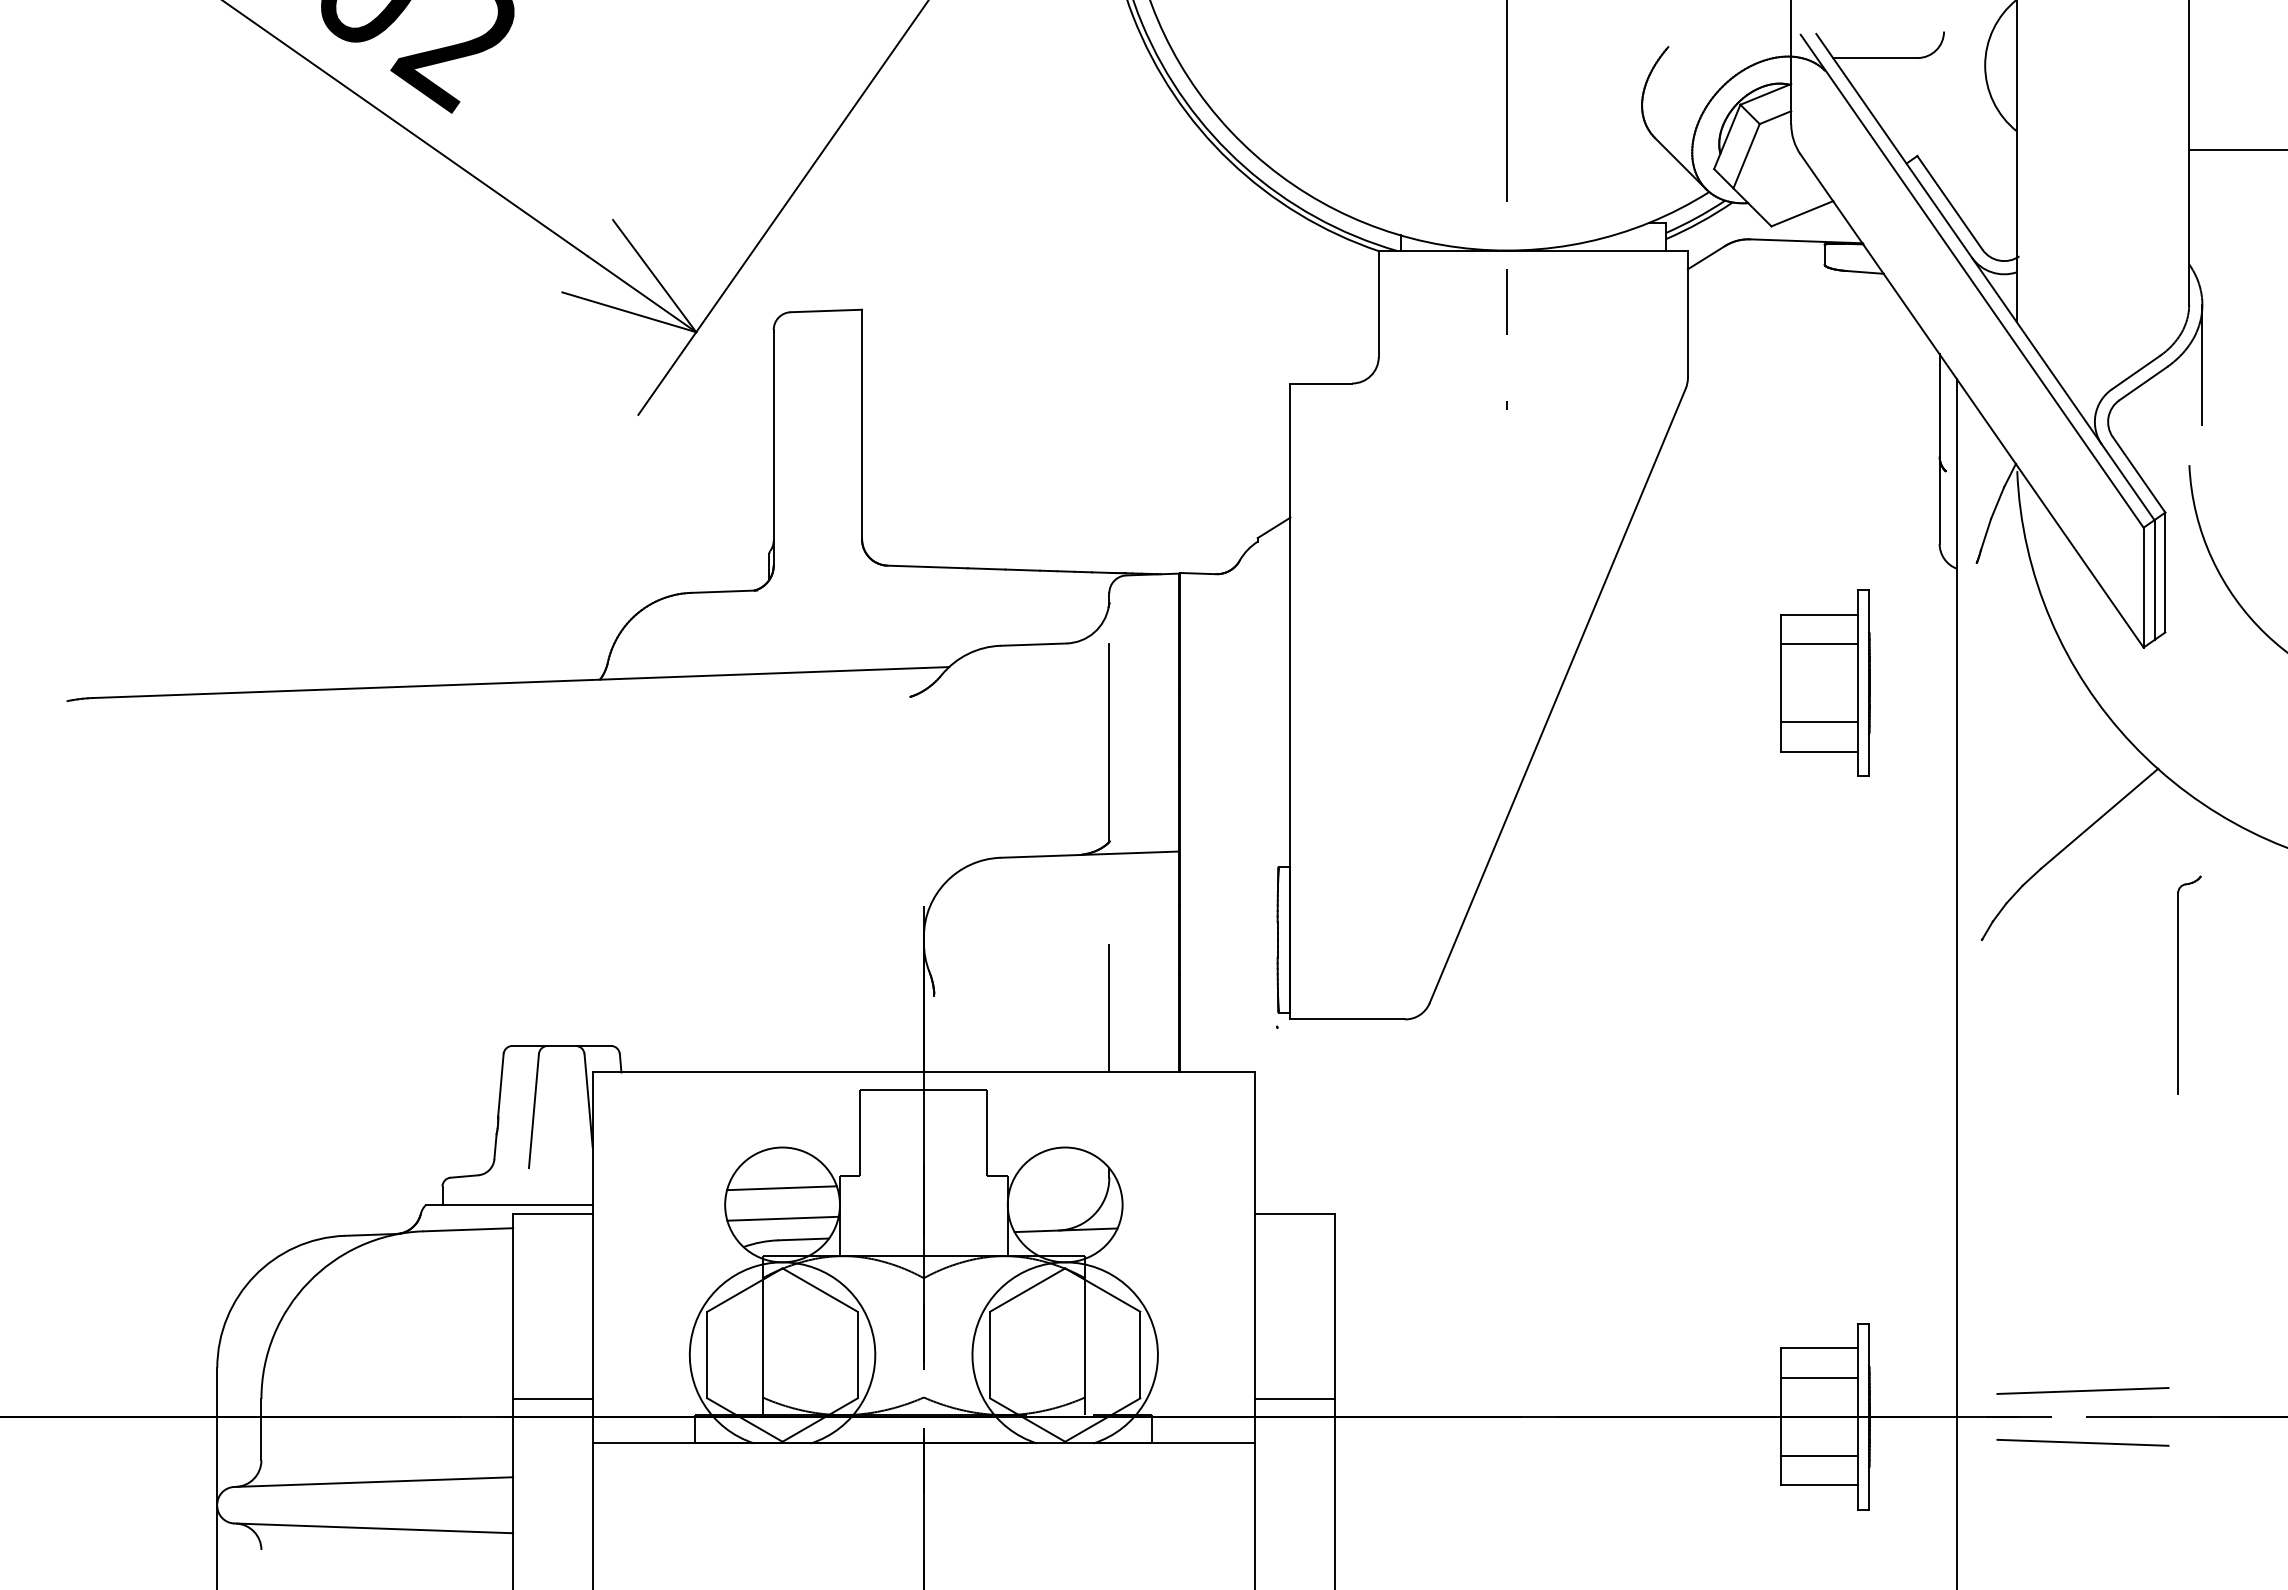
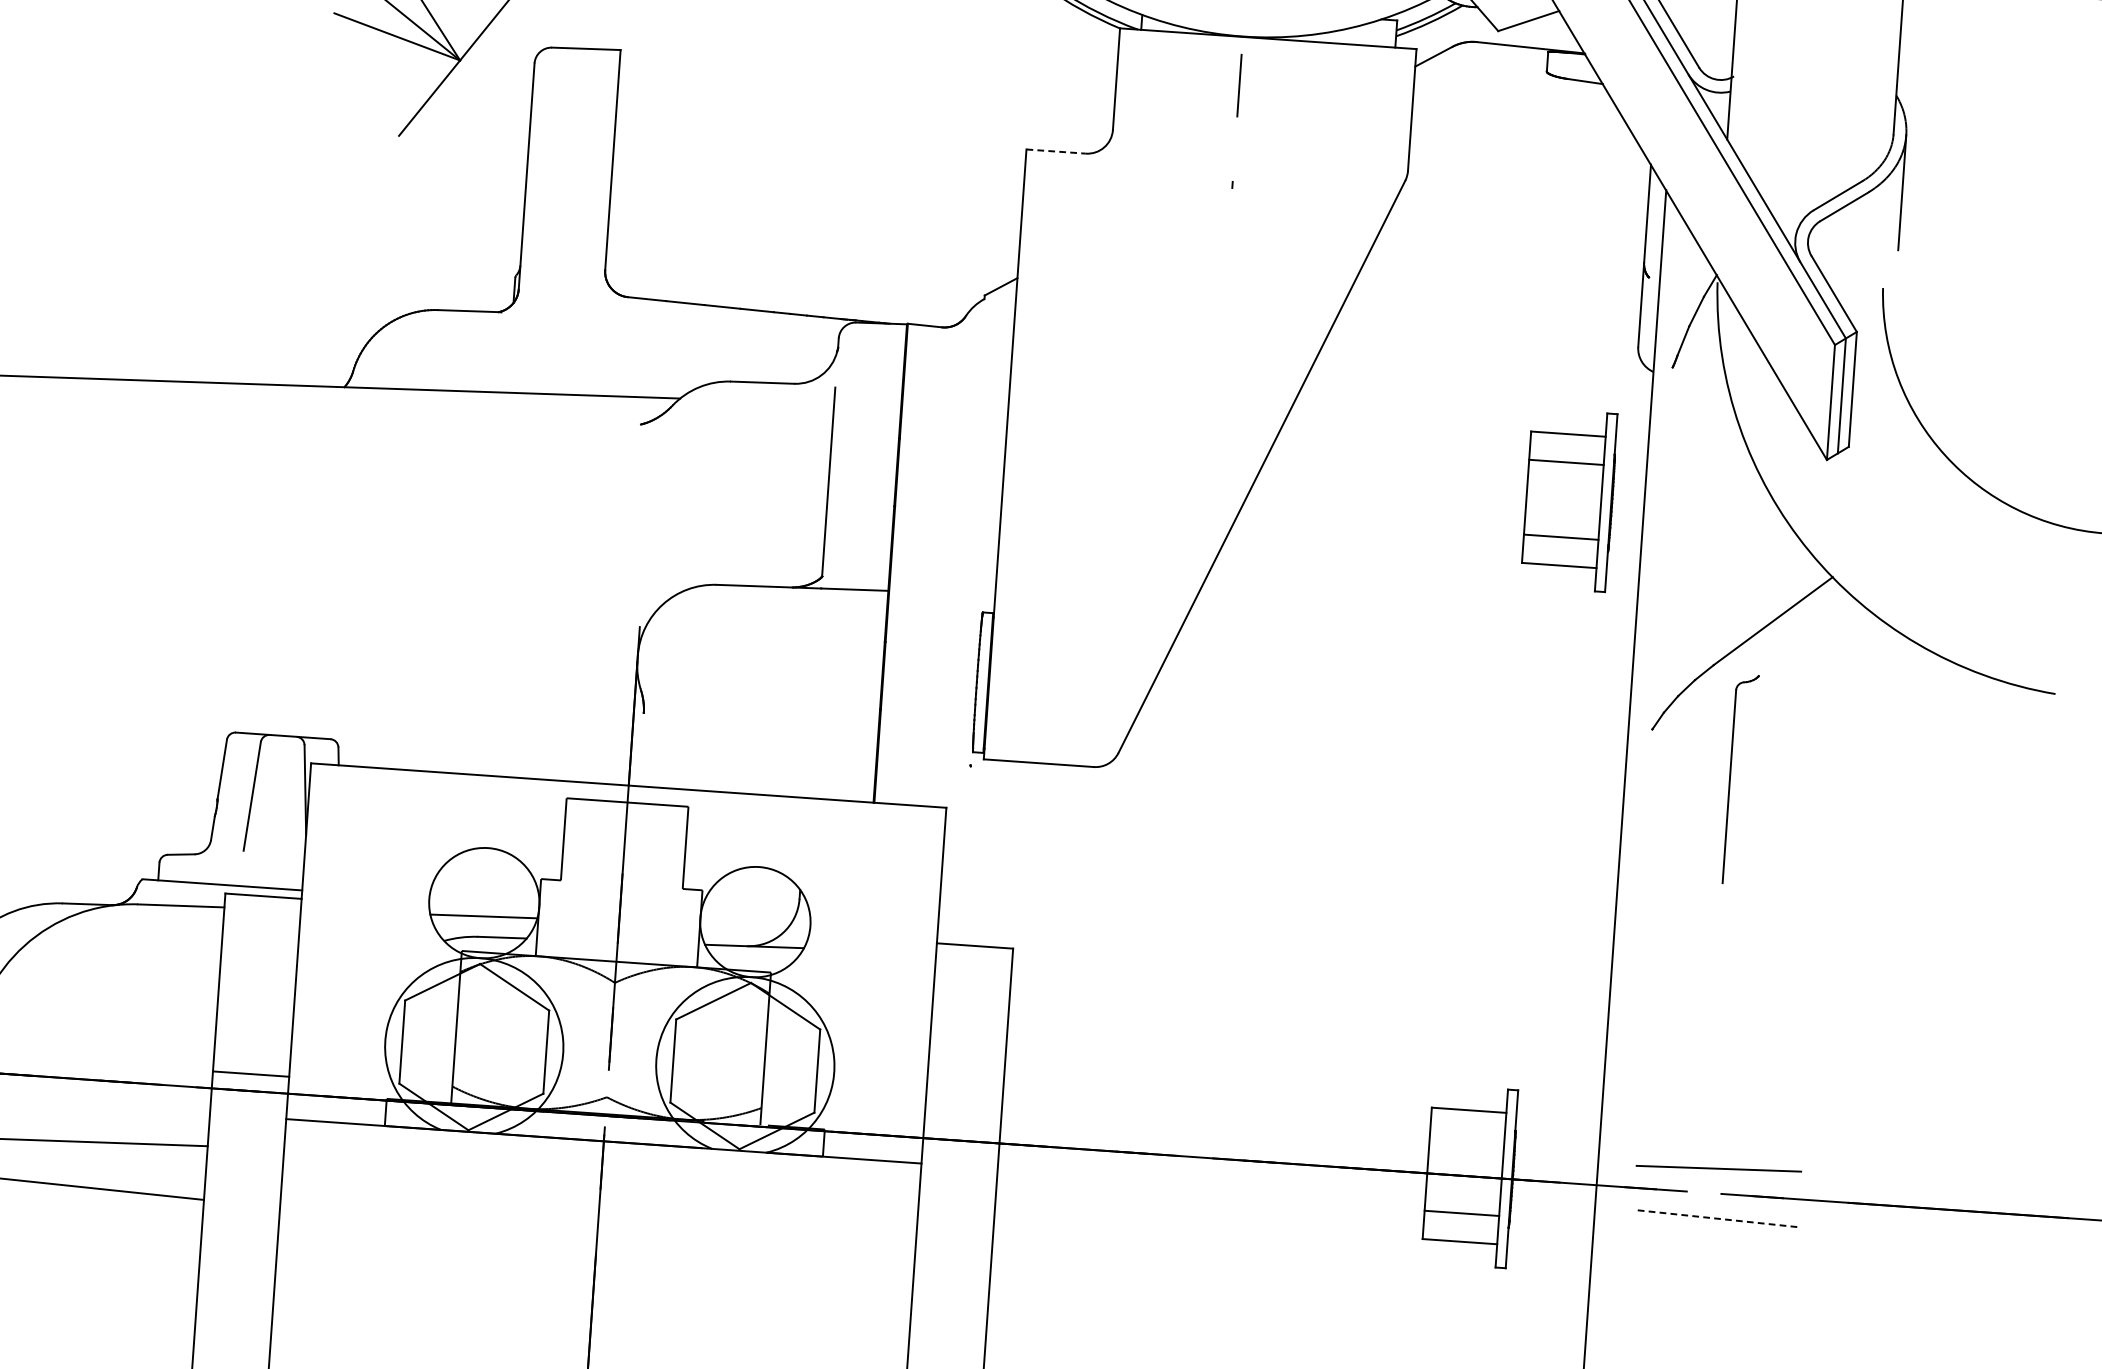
line: (1321, 383) -> (1056, 151), solid -> dashed
part: (1825, 682) -> (1569, 499), moved
part: (2178, 984) -> (1730, 777), moved
line: (1109, 1008) -> (811, 736), removed
line: (781, 1188) -> (484, 887), removed
line: (1819, 1377) -> (1467, 1138), removed
line: (1294, 1399) -> (962, 1124), removed
line: (2082, 1442) -> (1715, 1218), solid -> dashed

